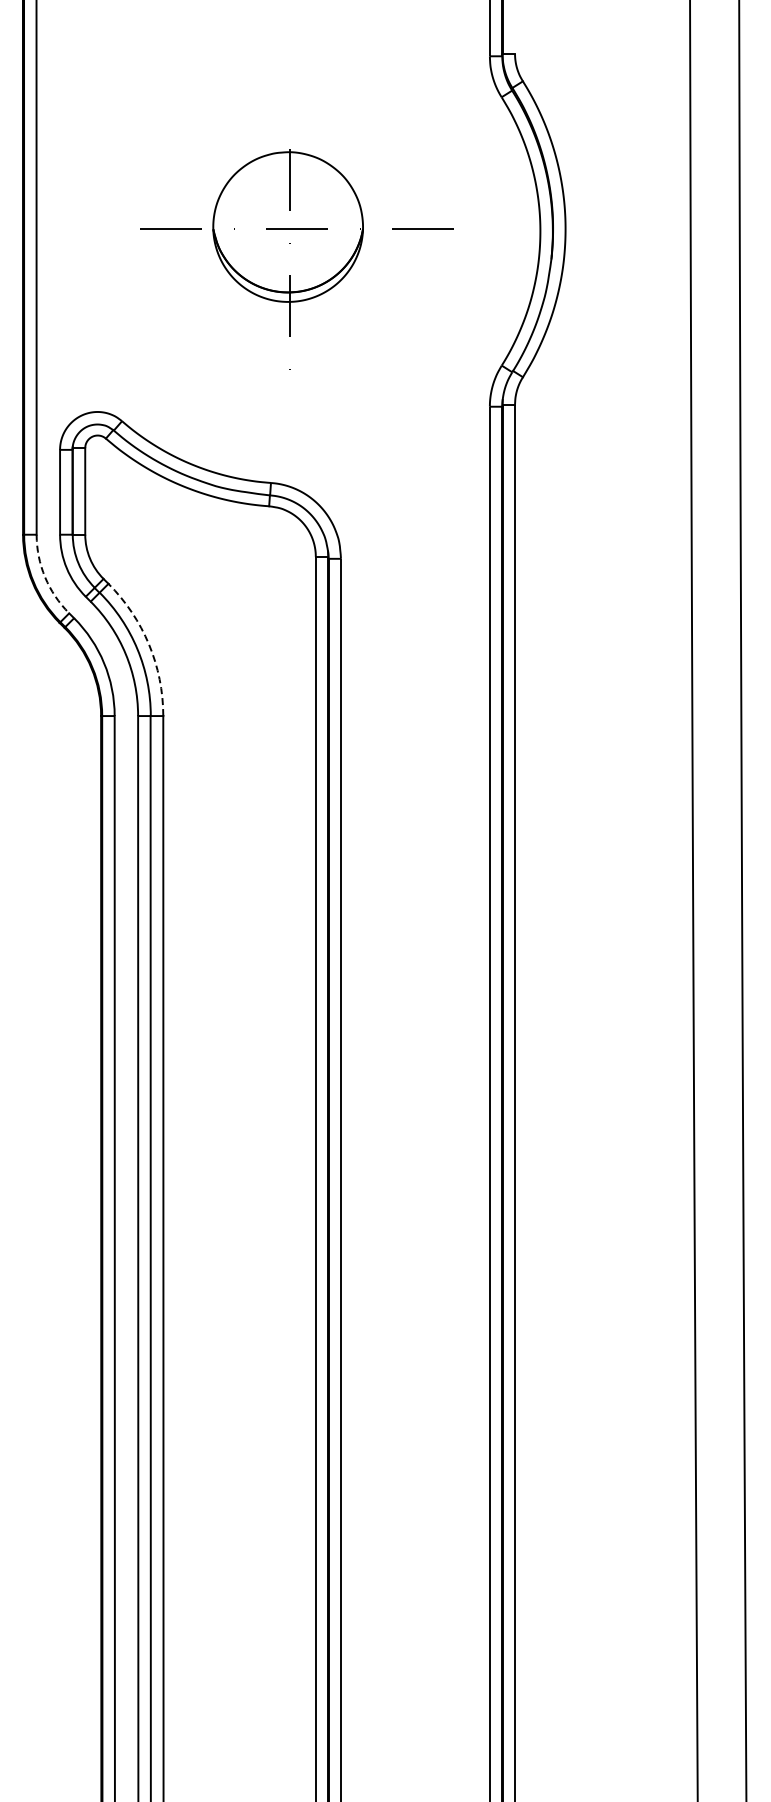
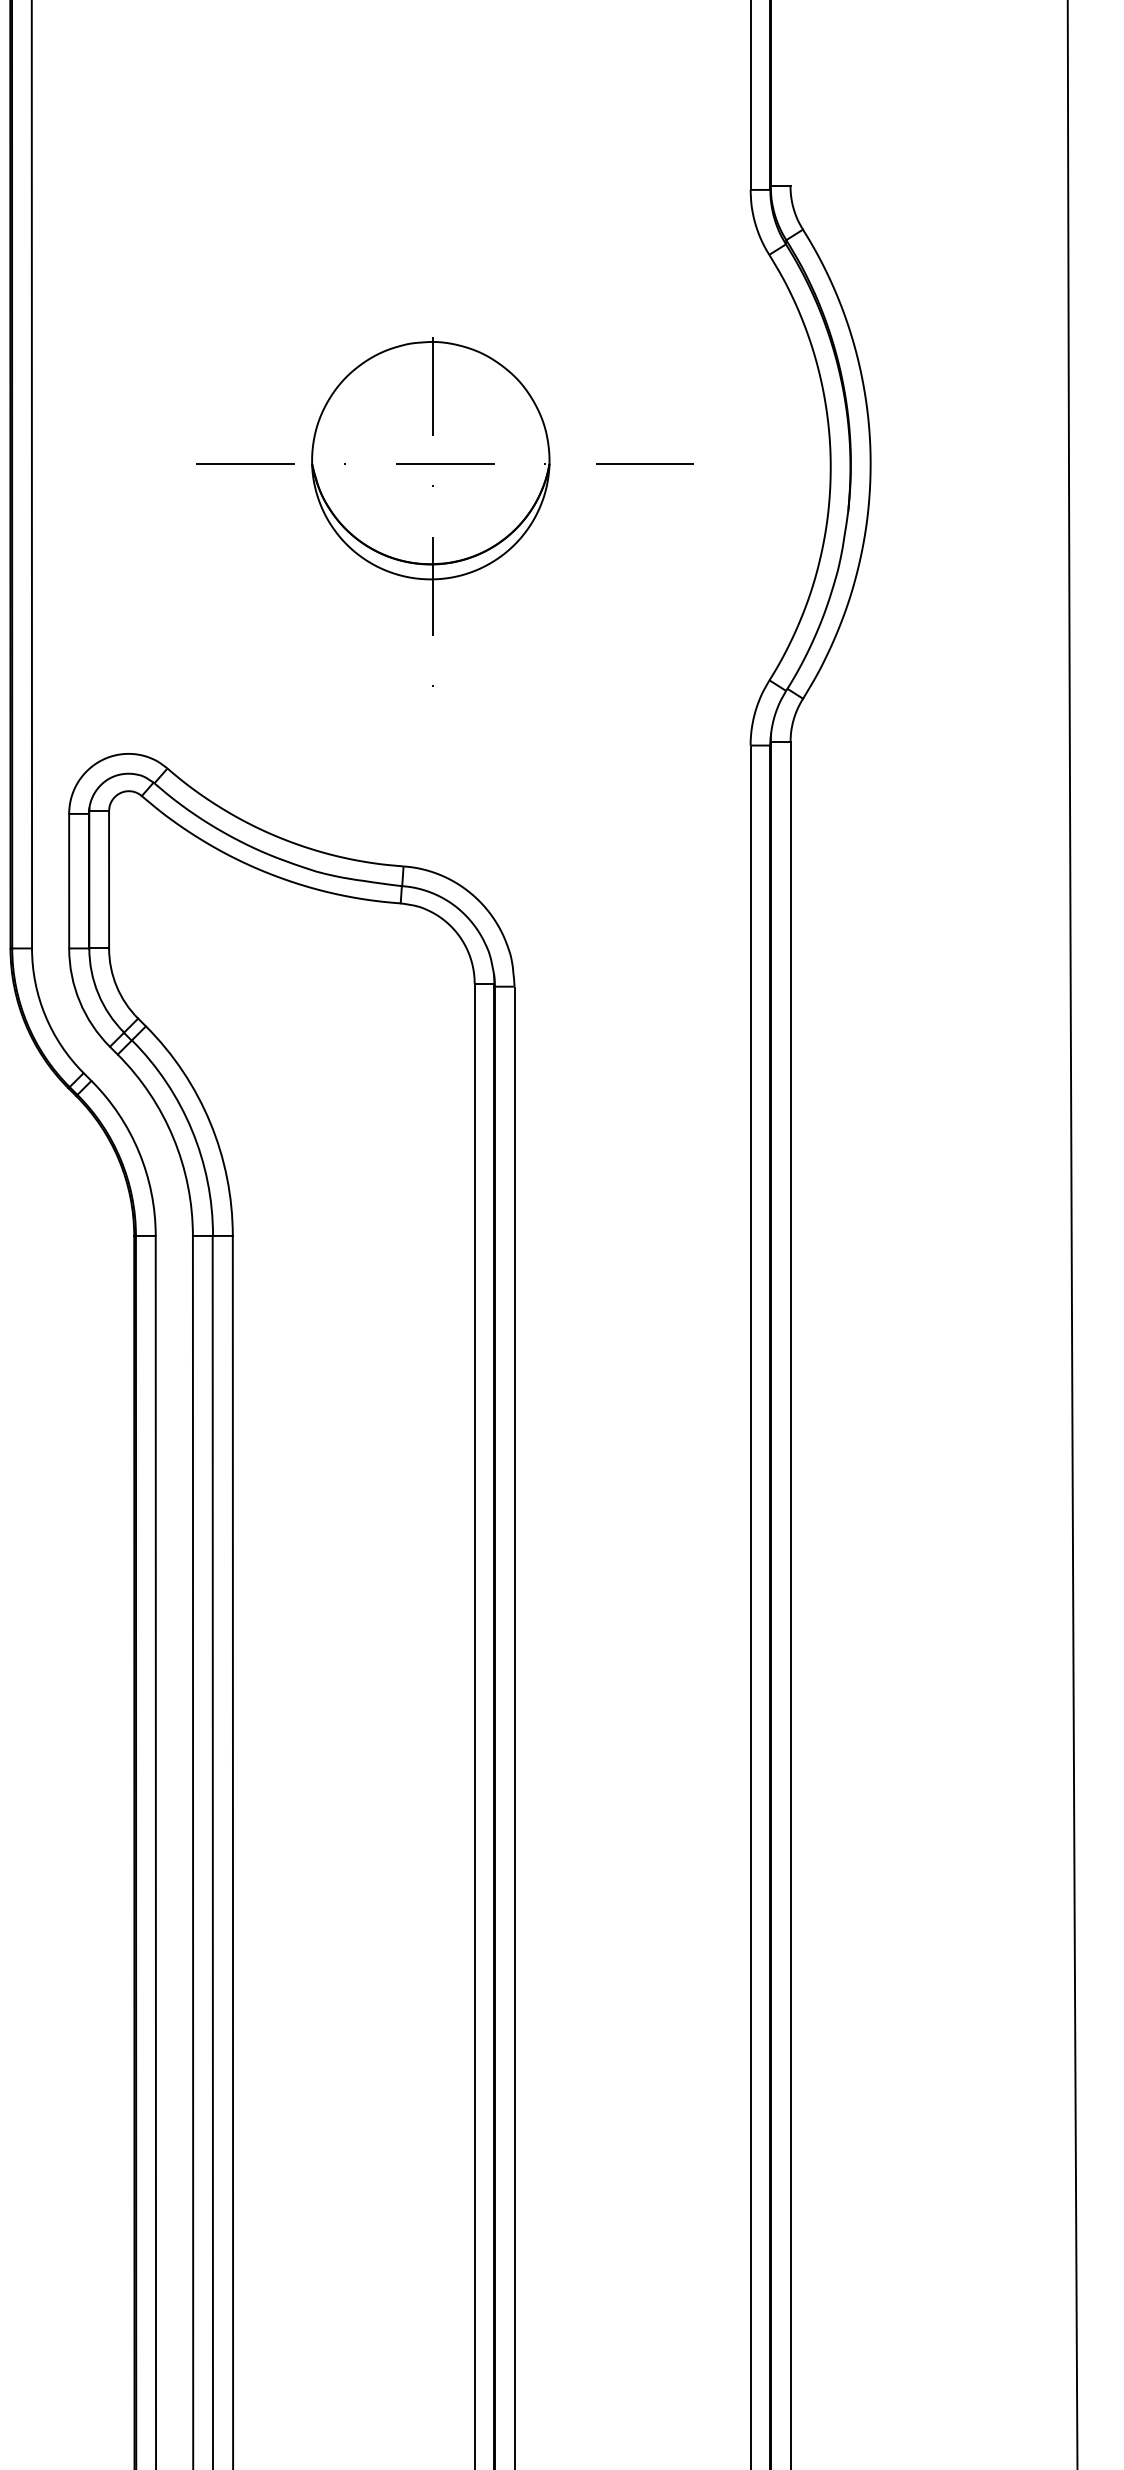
arc: (45, 577) -> (46, 1016), dashed -> solid
arc: (149, 644) -> (210, 1122), dashed -> solid

